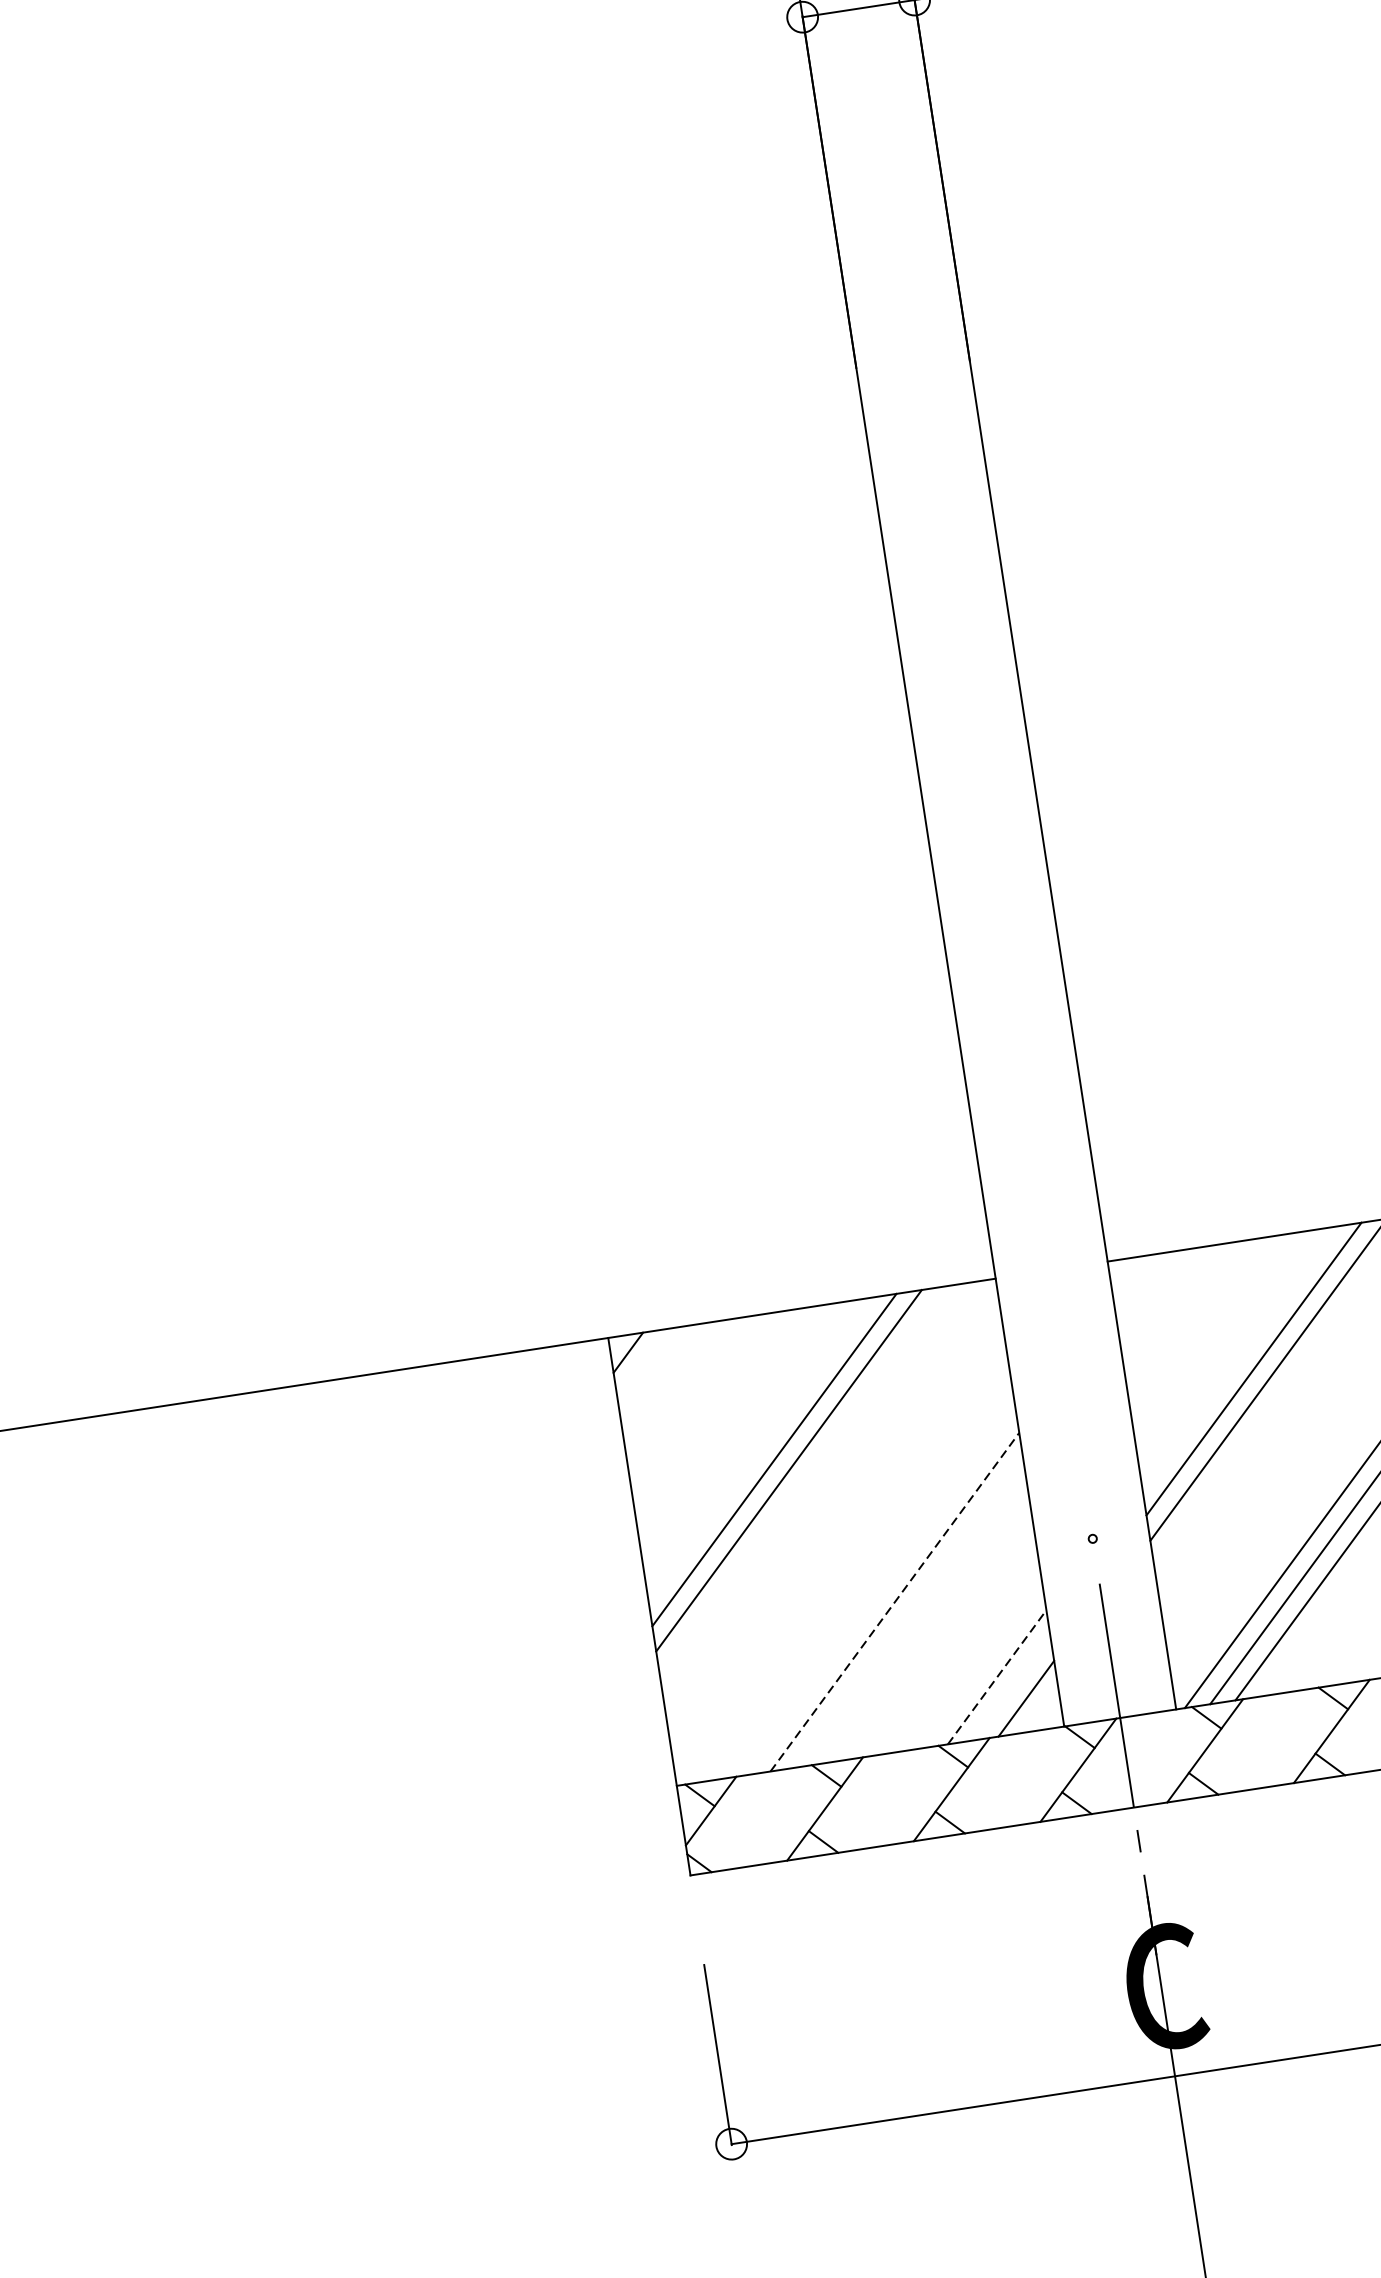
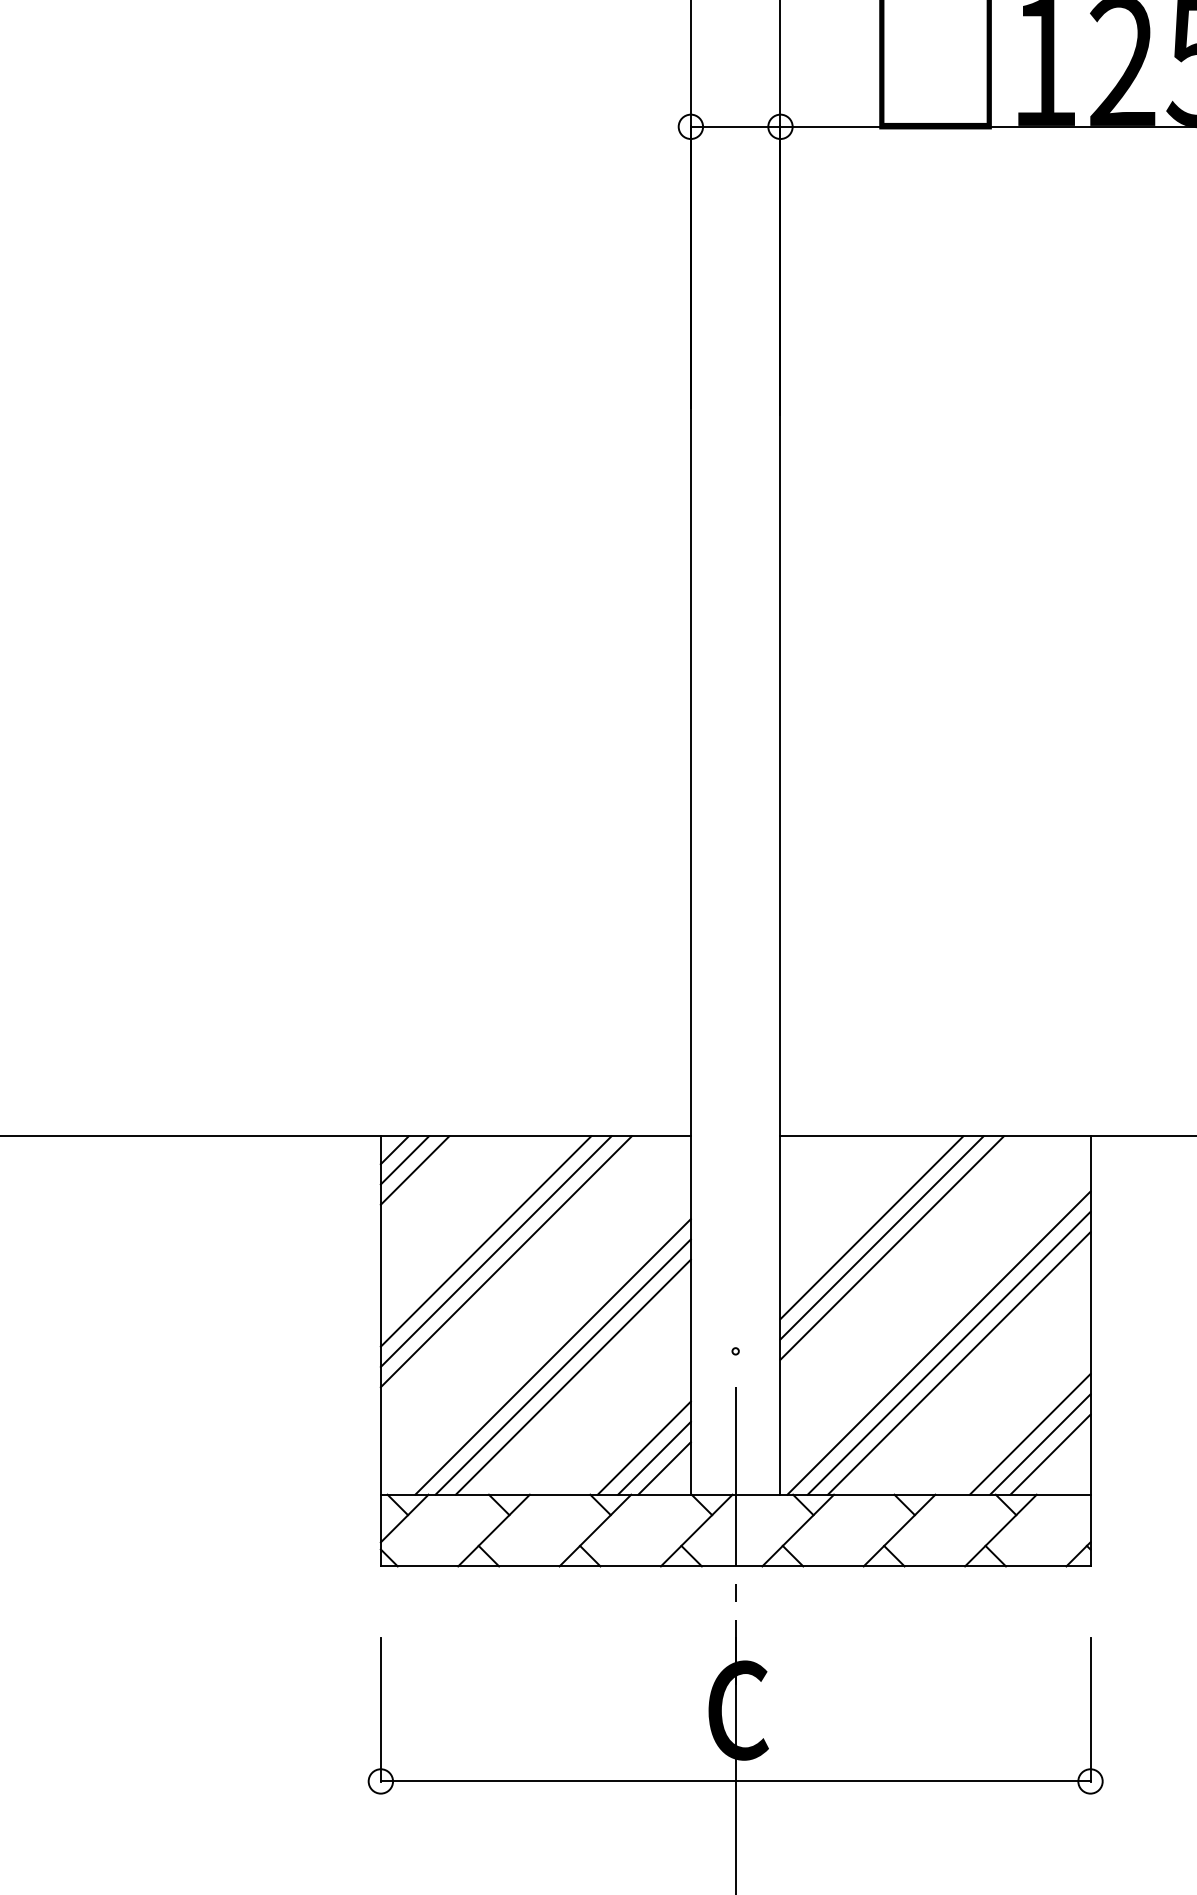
line: (1238, 1358) -> (871, 1227), added
line: (642, 1363) -> (404, 1160), added
line: (656, 1374) -> (414, 1170), added
line: (759, 1449) -> (485, 1241), added
line: (864, 1580) -> (552, 1356), added
line: (879, 1590) -> (562, 1366), added
line: (894, 1601) -> (573, 1376), dashed -> solid
line: (997, 1677) -> (644, 1448), dashed -> solid
line: (1011, 1687) -> (654, 1457), added

